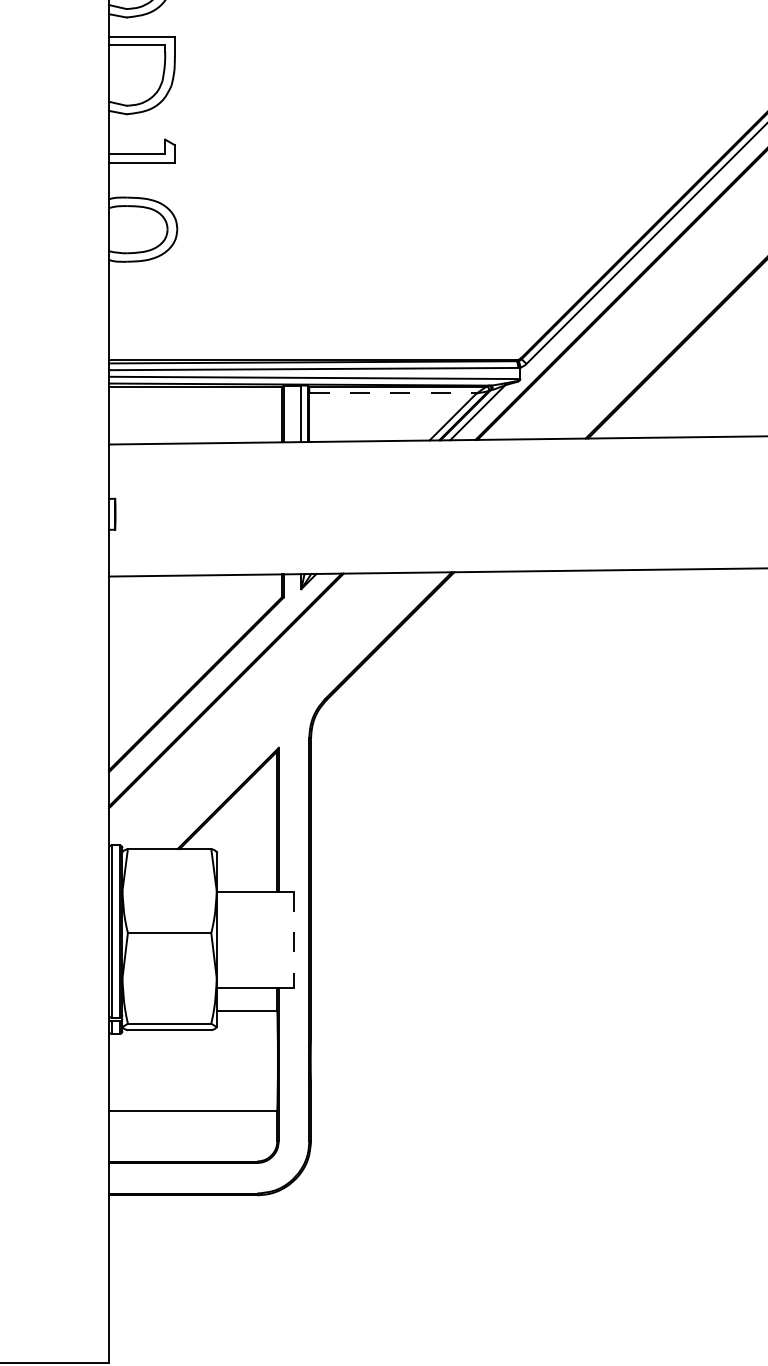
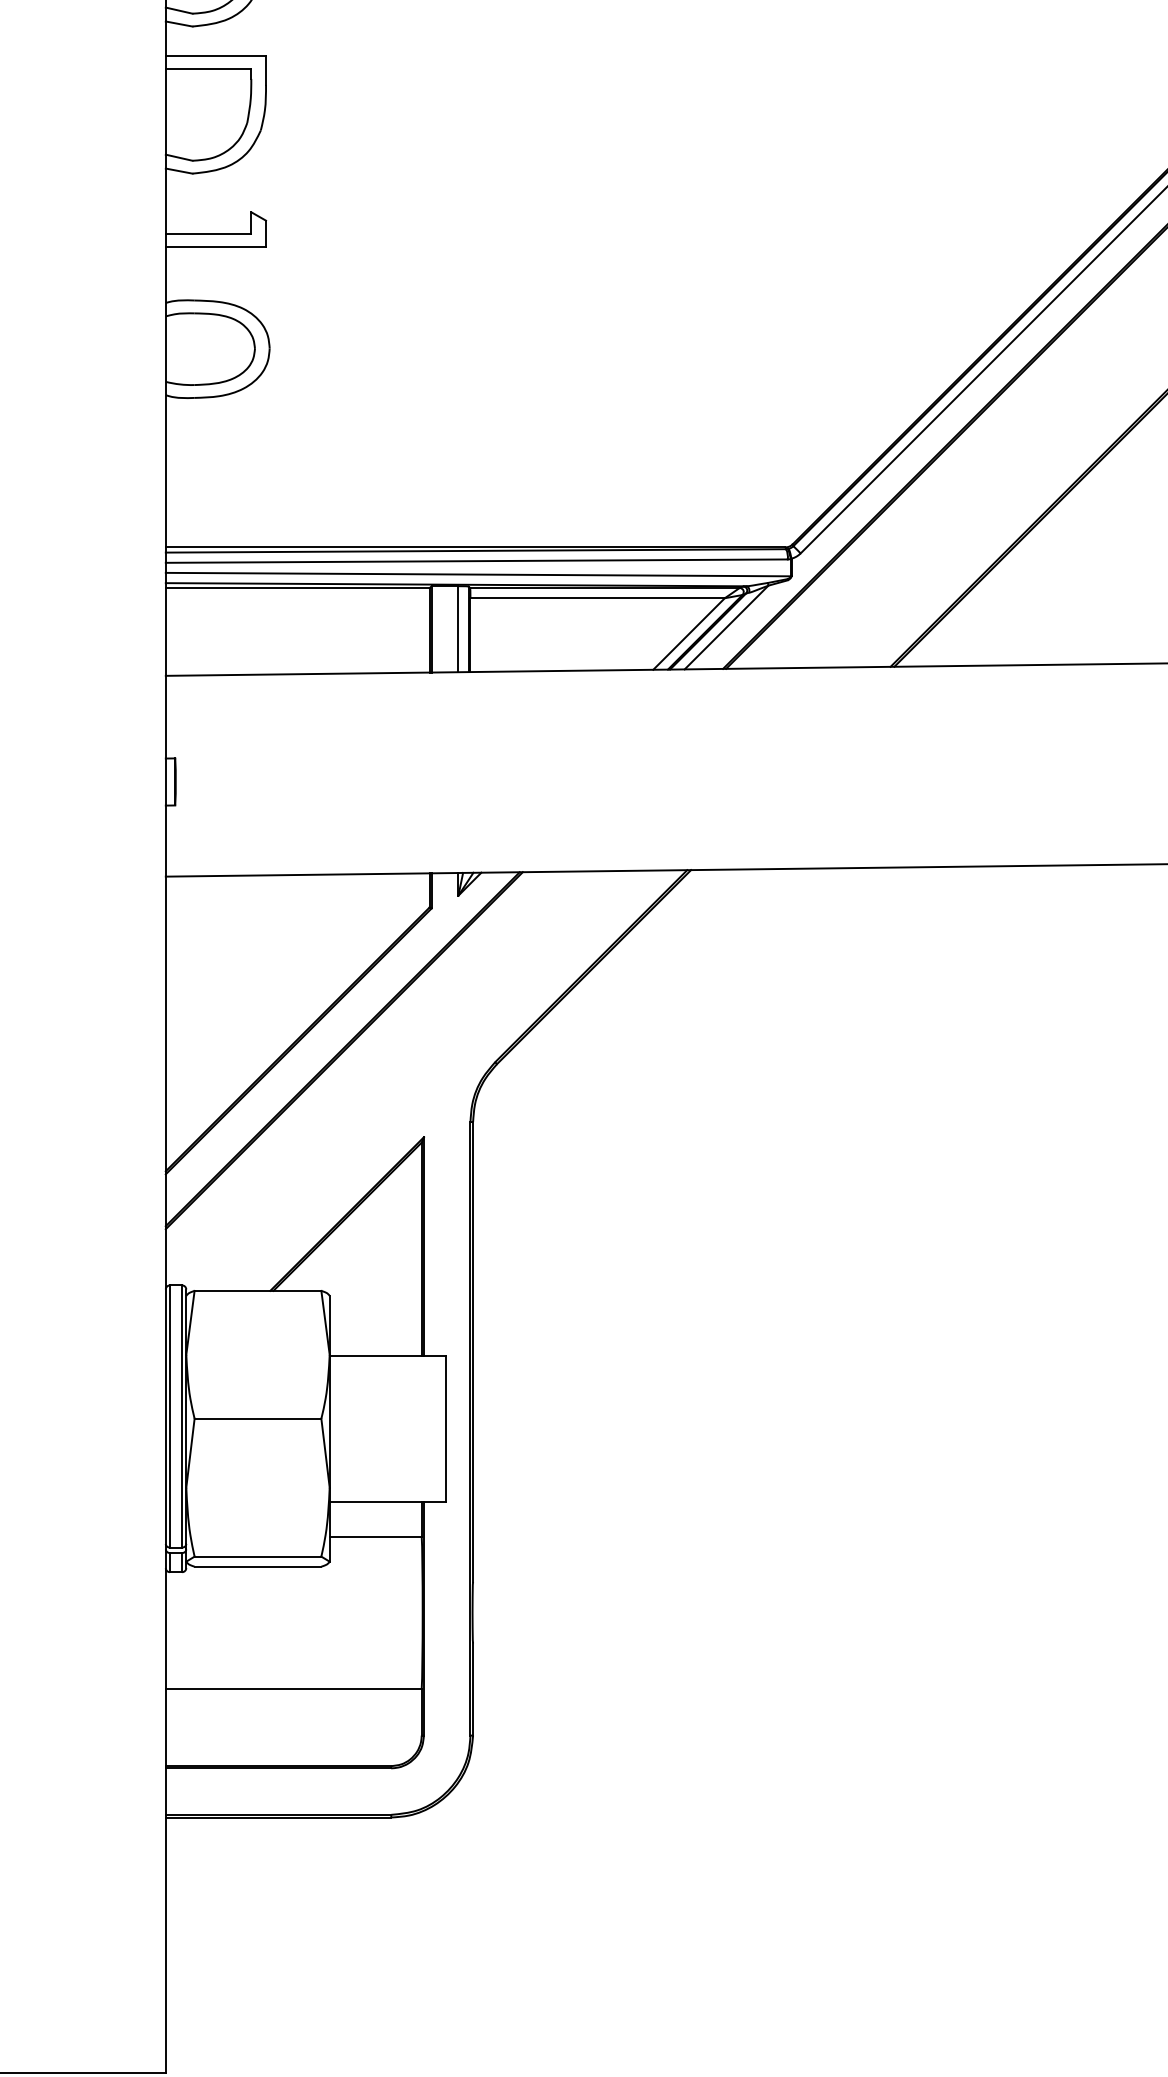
line: (392, 393) -> (596, 598), dashed -> solid
line: (293, 939) -> (446, 1428), dashed -> solid

